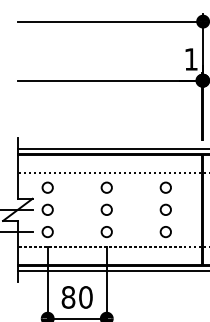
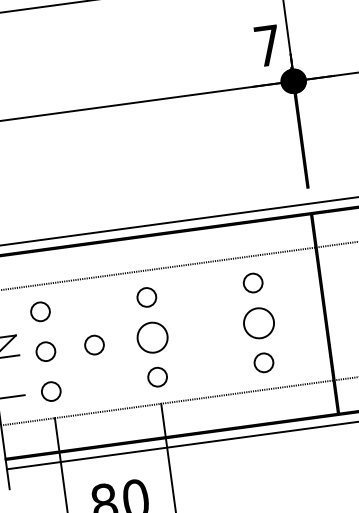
text: (190, 59) -> (266, 46), 1 -> 7
circle: (74, 209) -> (94, 344), added
circle: (106, 209) -> (151, 336), size x1.6
circle: (165, 209) -> (257, 322), size x1.6

